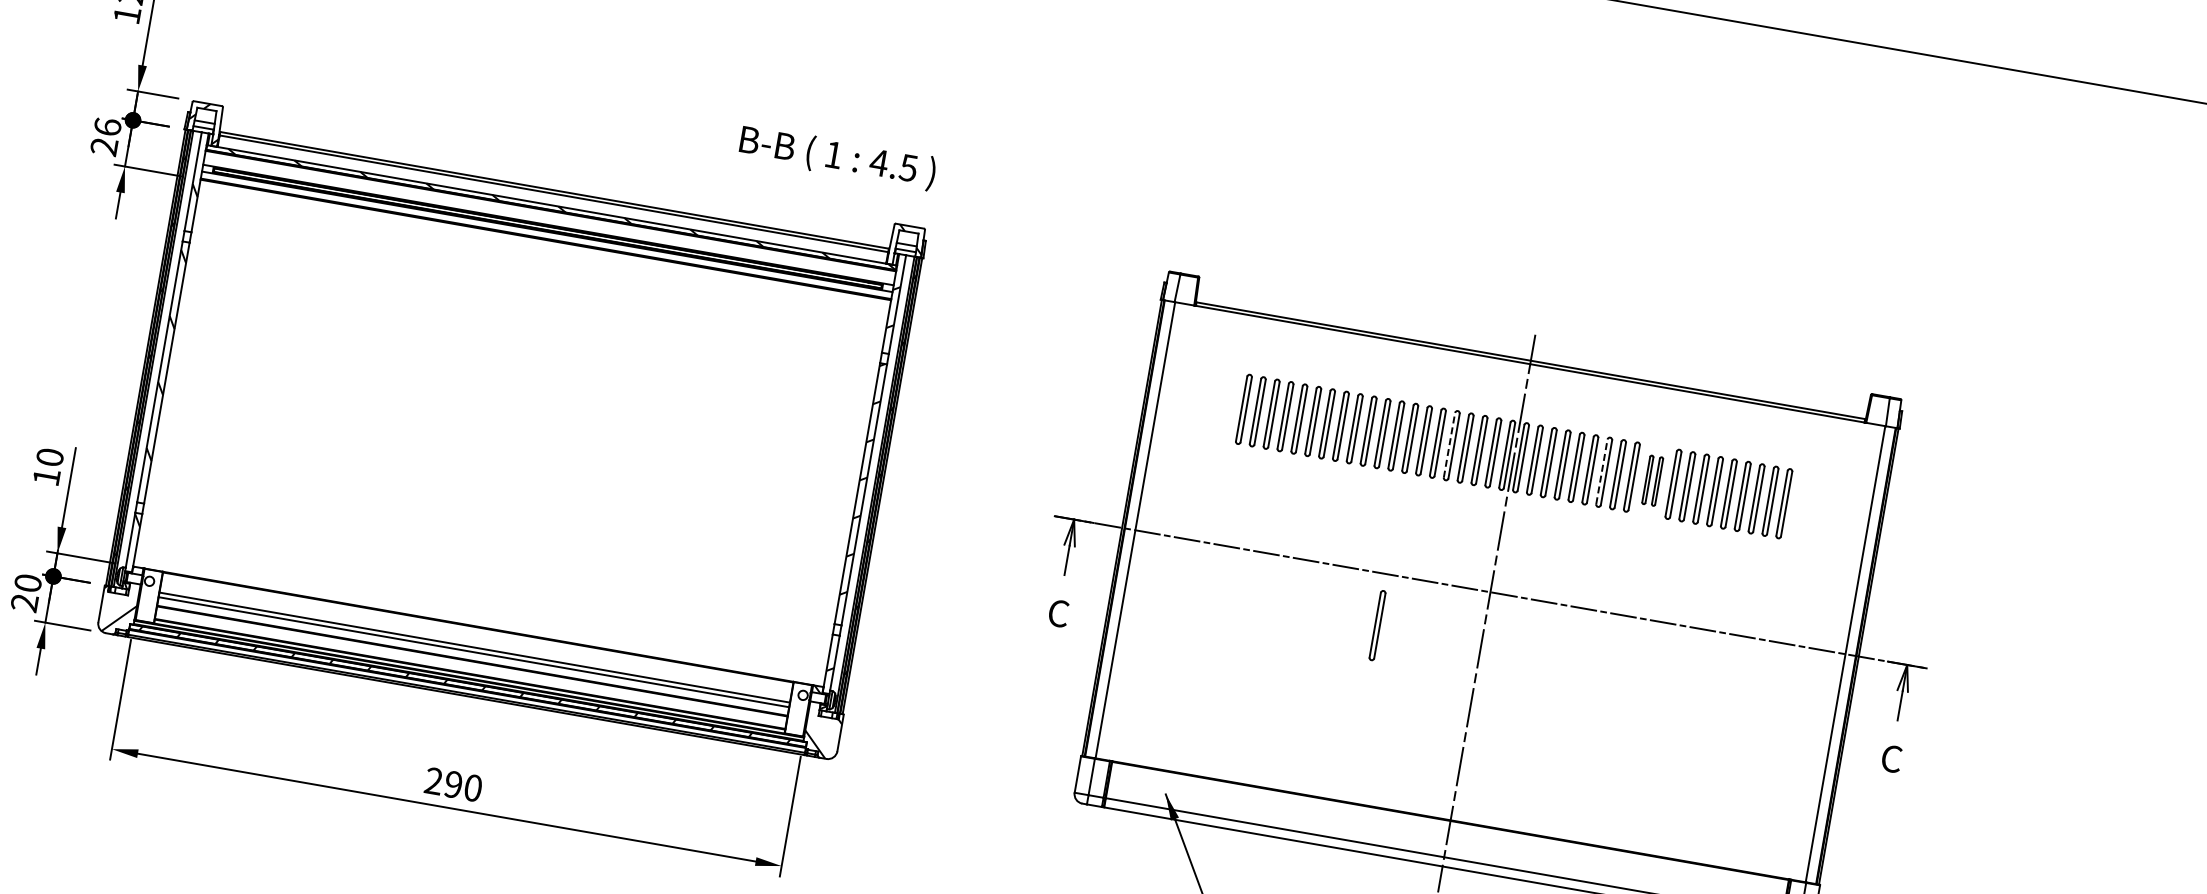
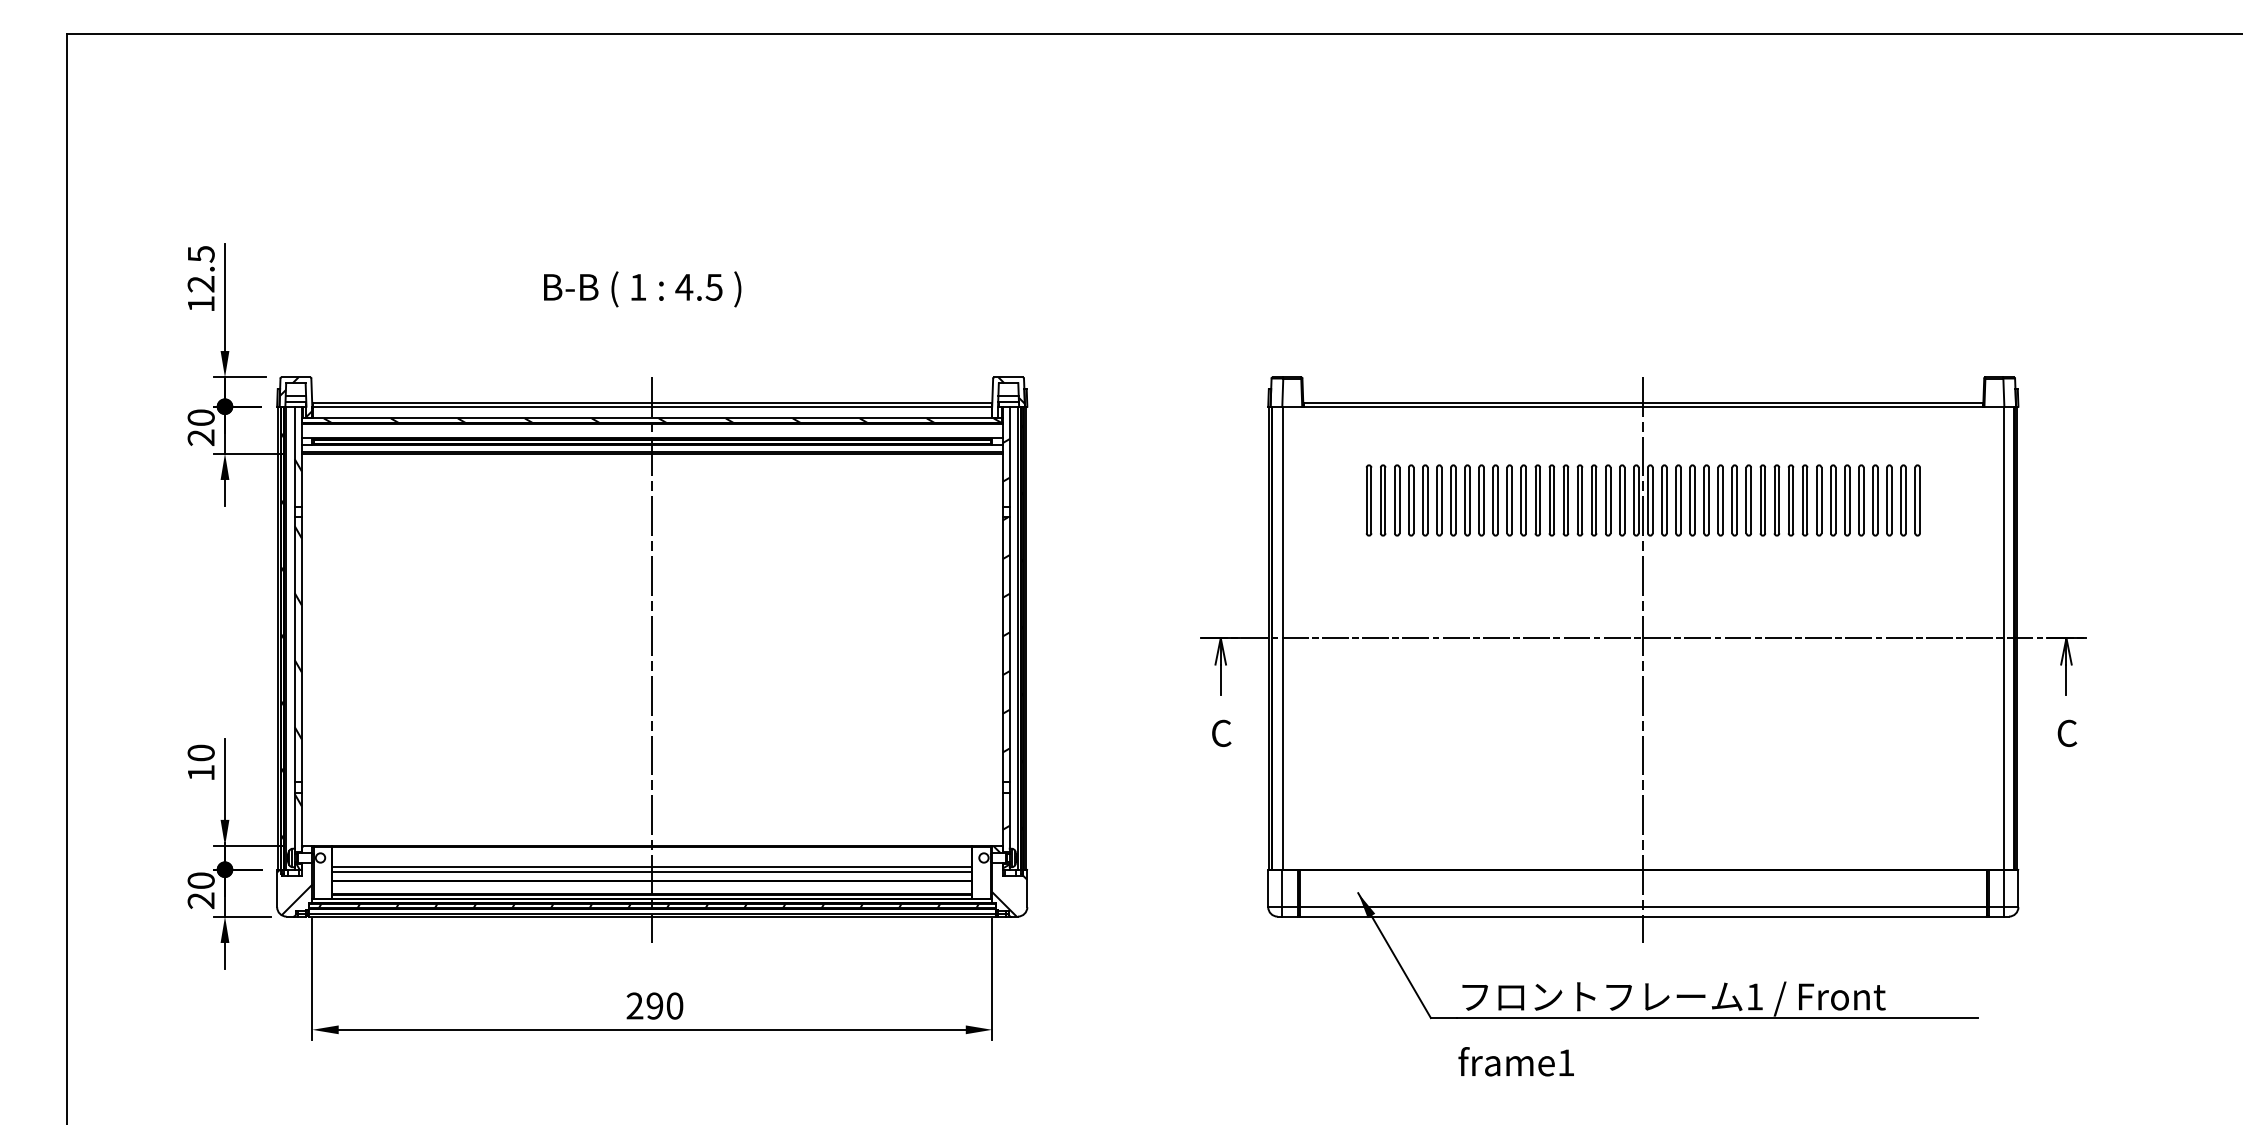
text: (107, 126) -> (200, 417), 26 -> 20
text: (837, 157) -> (642, 289), moved
line: (510, 442) -> (652, 659), added
line: (1449, 445) -> (1577, 500), dashed -> solid
line: (1601, 471) -> (1732, 500), dashed -> solid
part: (1652, 480) -> (1783, 500), size x1.43
part: (1377, 625) -> (1537, 690), removed

